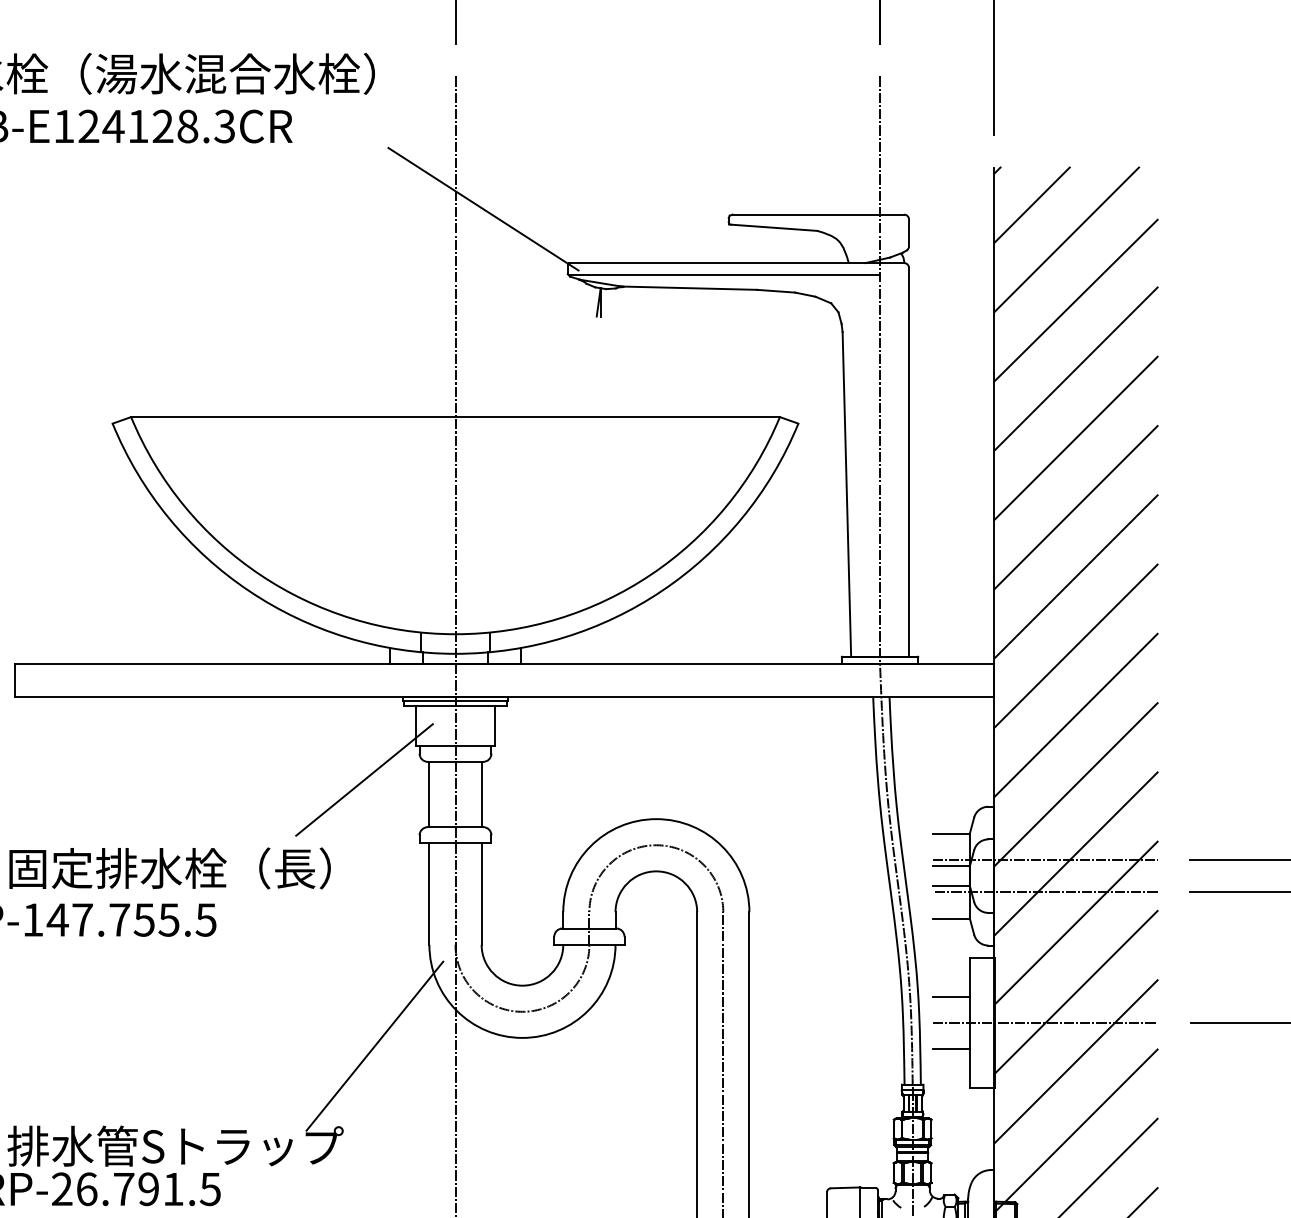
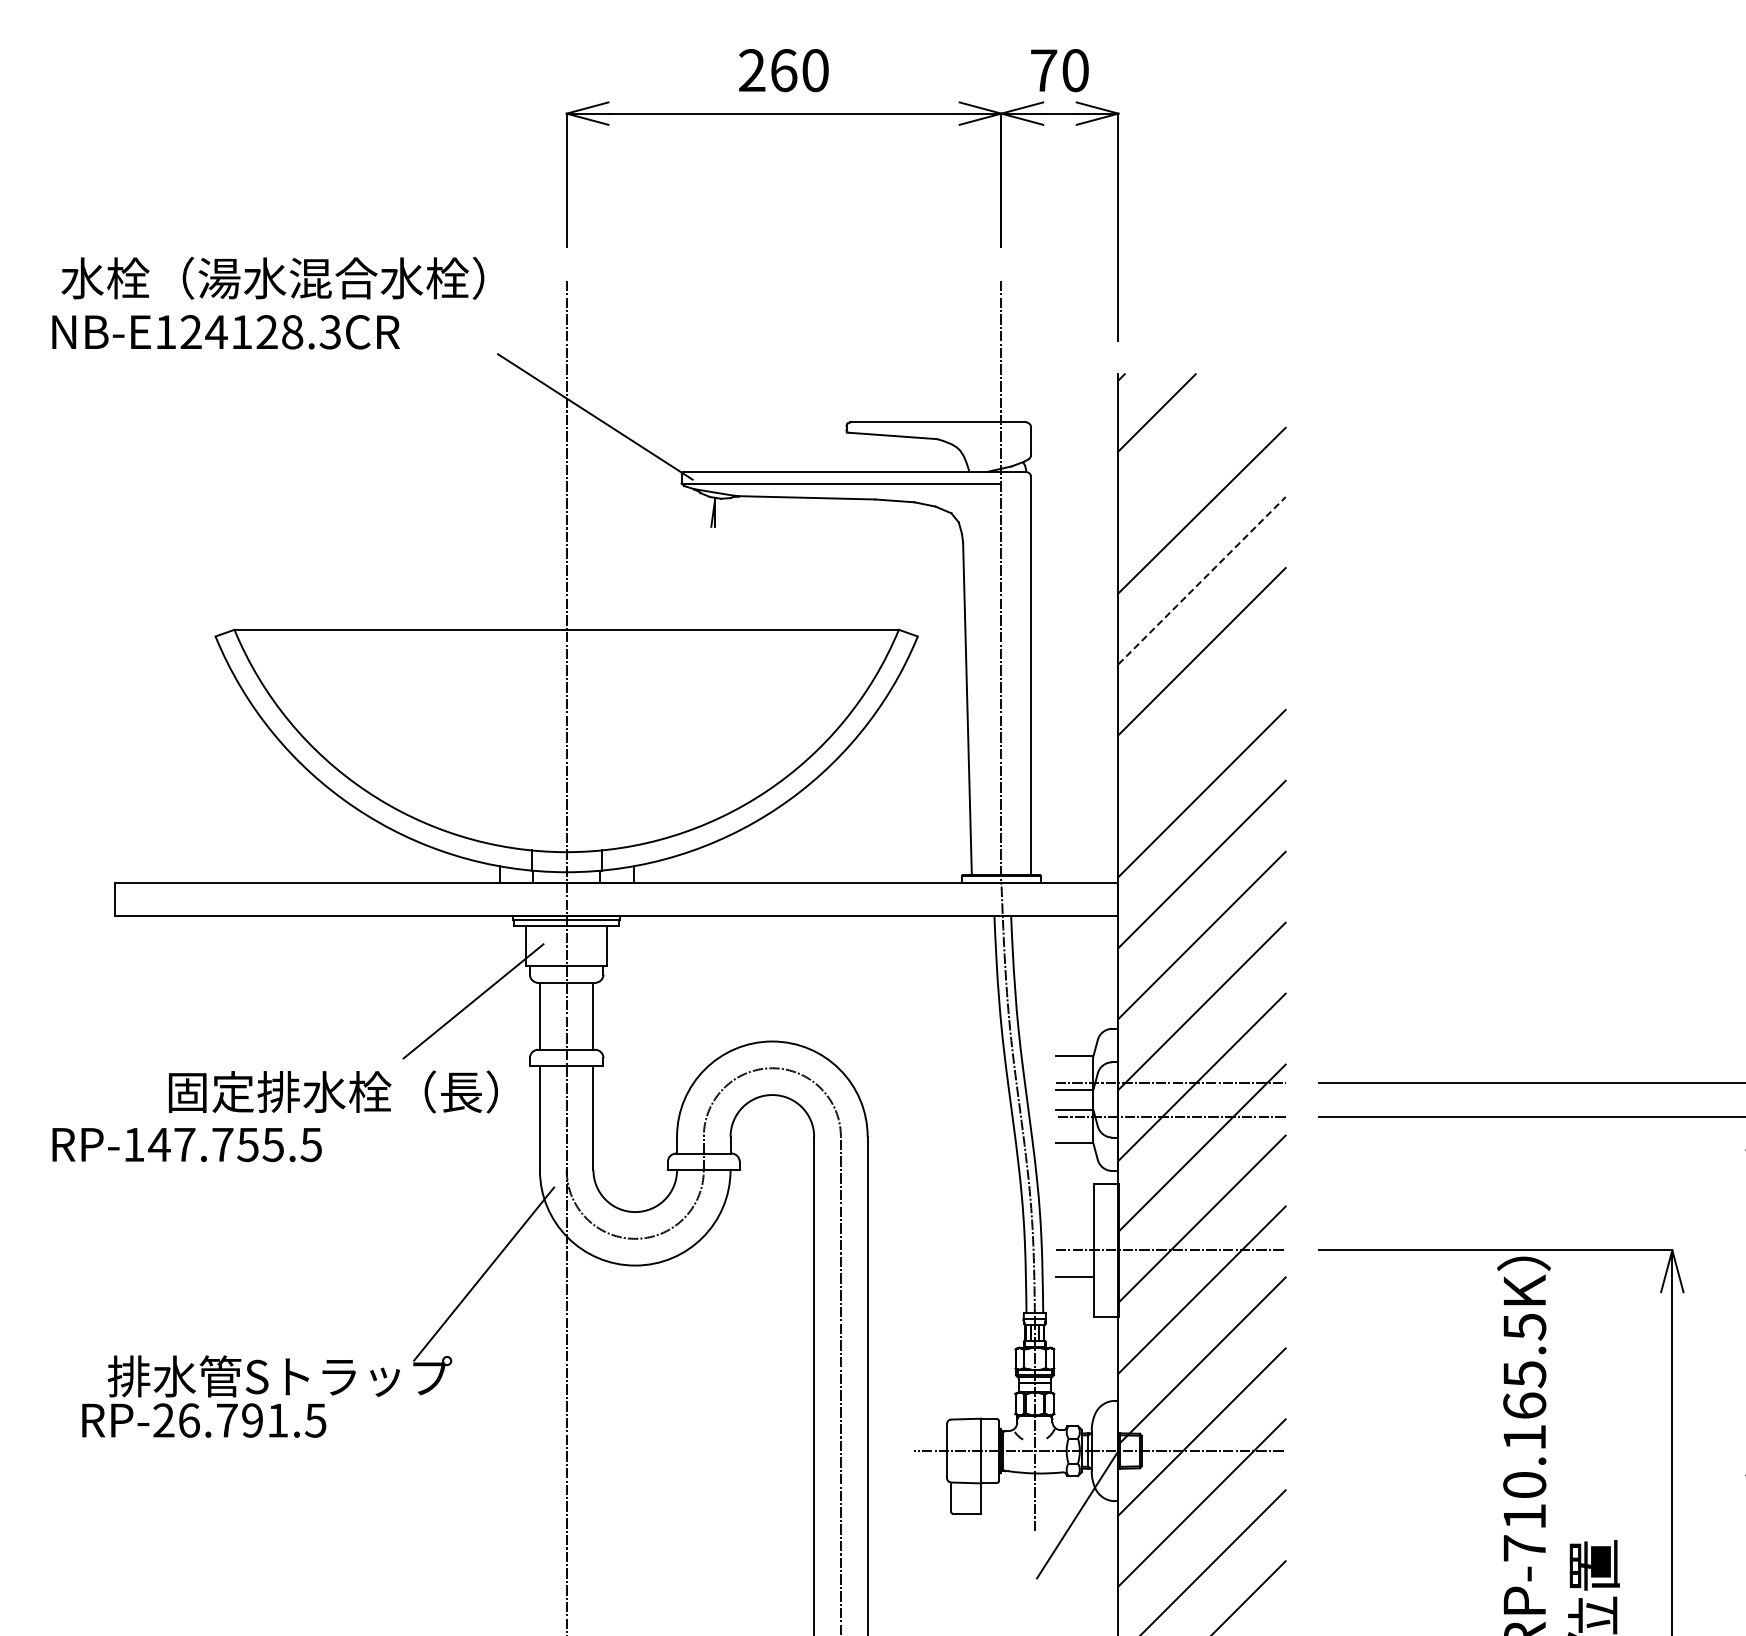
line: (1066, 240) -> (1192, 448), removed
line: (1076, 368) -> (1202, 580), solid -> dashed
line: (1075, 507) -> (1201, 722), removed
text: (170, 867) -> (333, 1091), moved
line: (951, 996) -> (1074, 1223), removed

